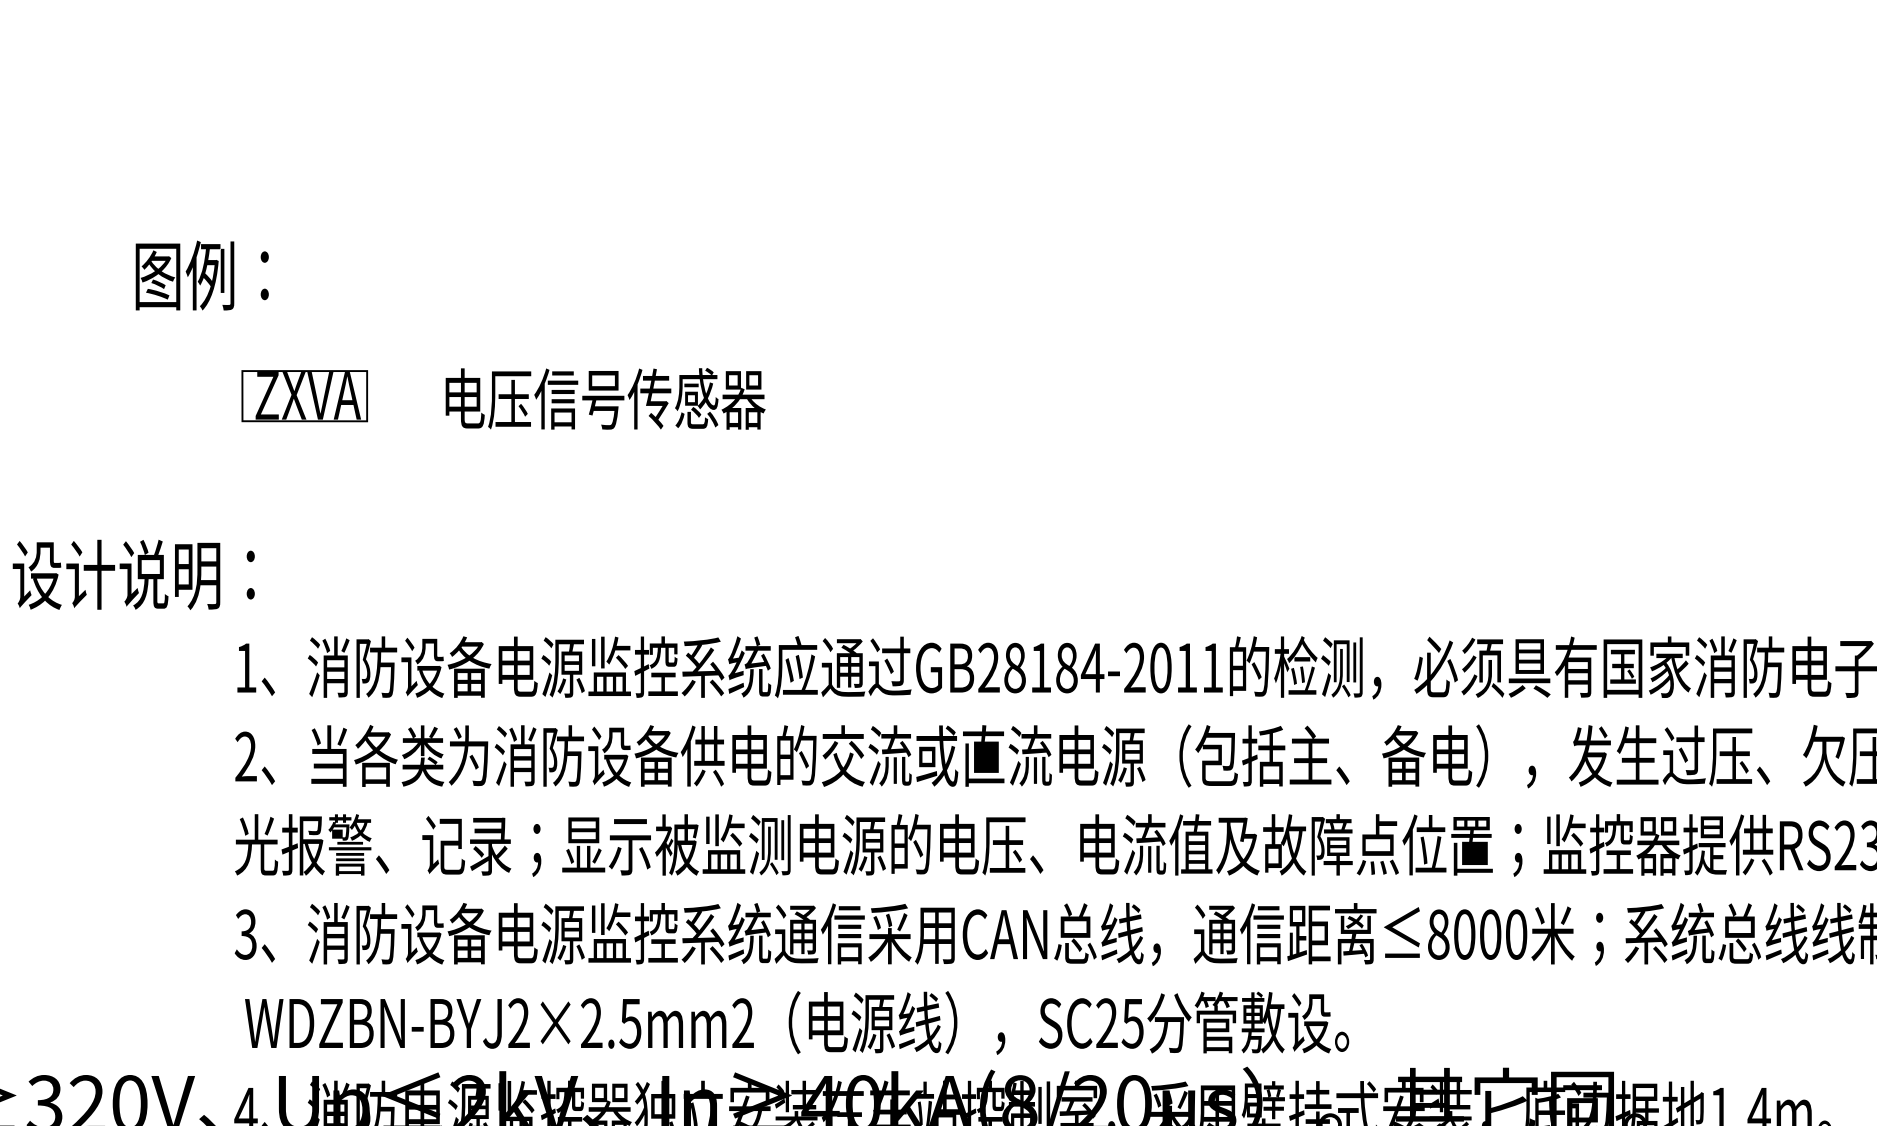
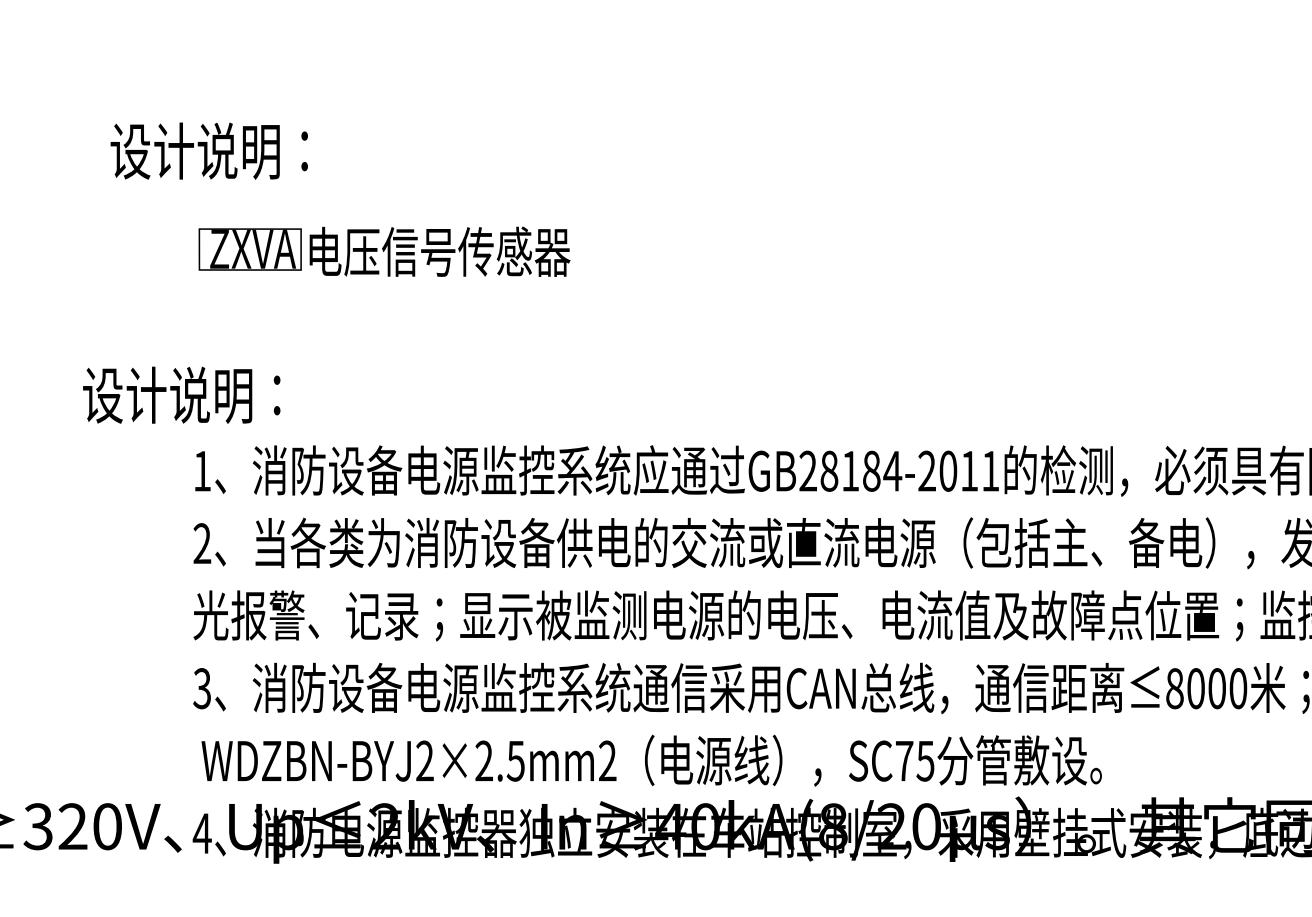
text: (254, 275) -> (209, 151), 图例： -> 设计说明：
text: (605, 398) -> (440, 251), moved
text: (133, 574) -> (181, 394), moved
text: (1106, 1022) -> (904, 760), SC25 -> SC75

